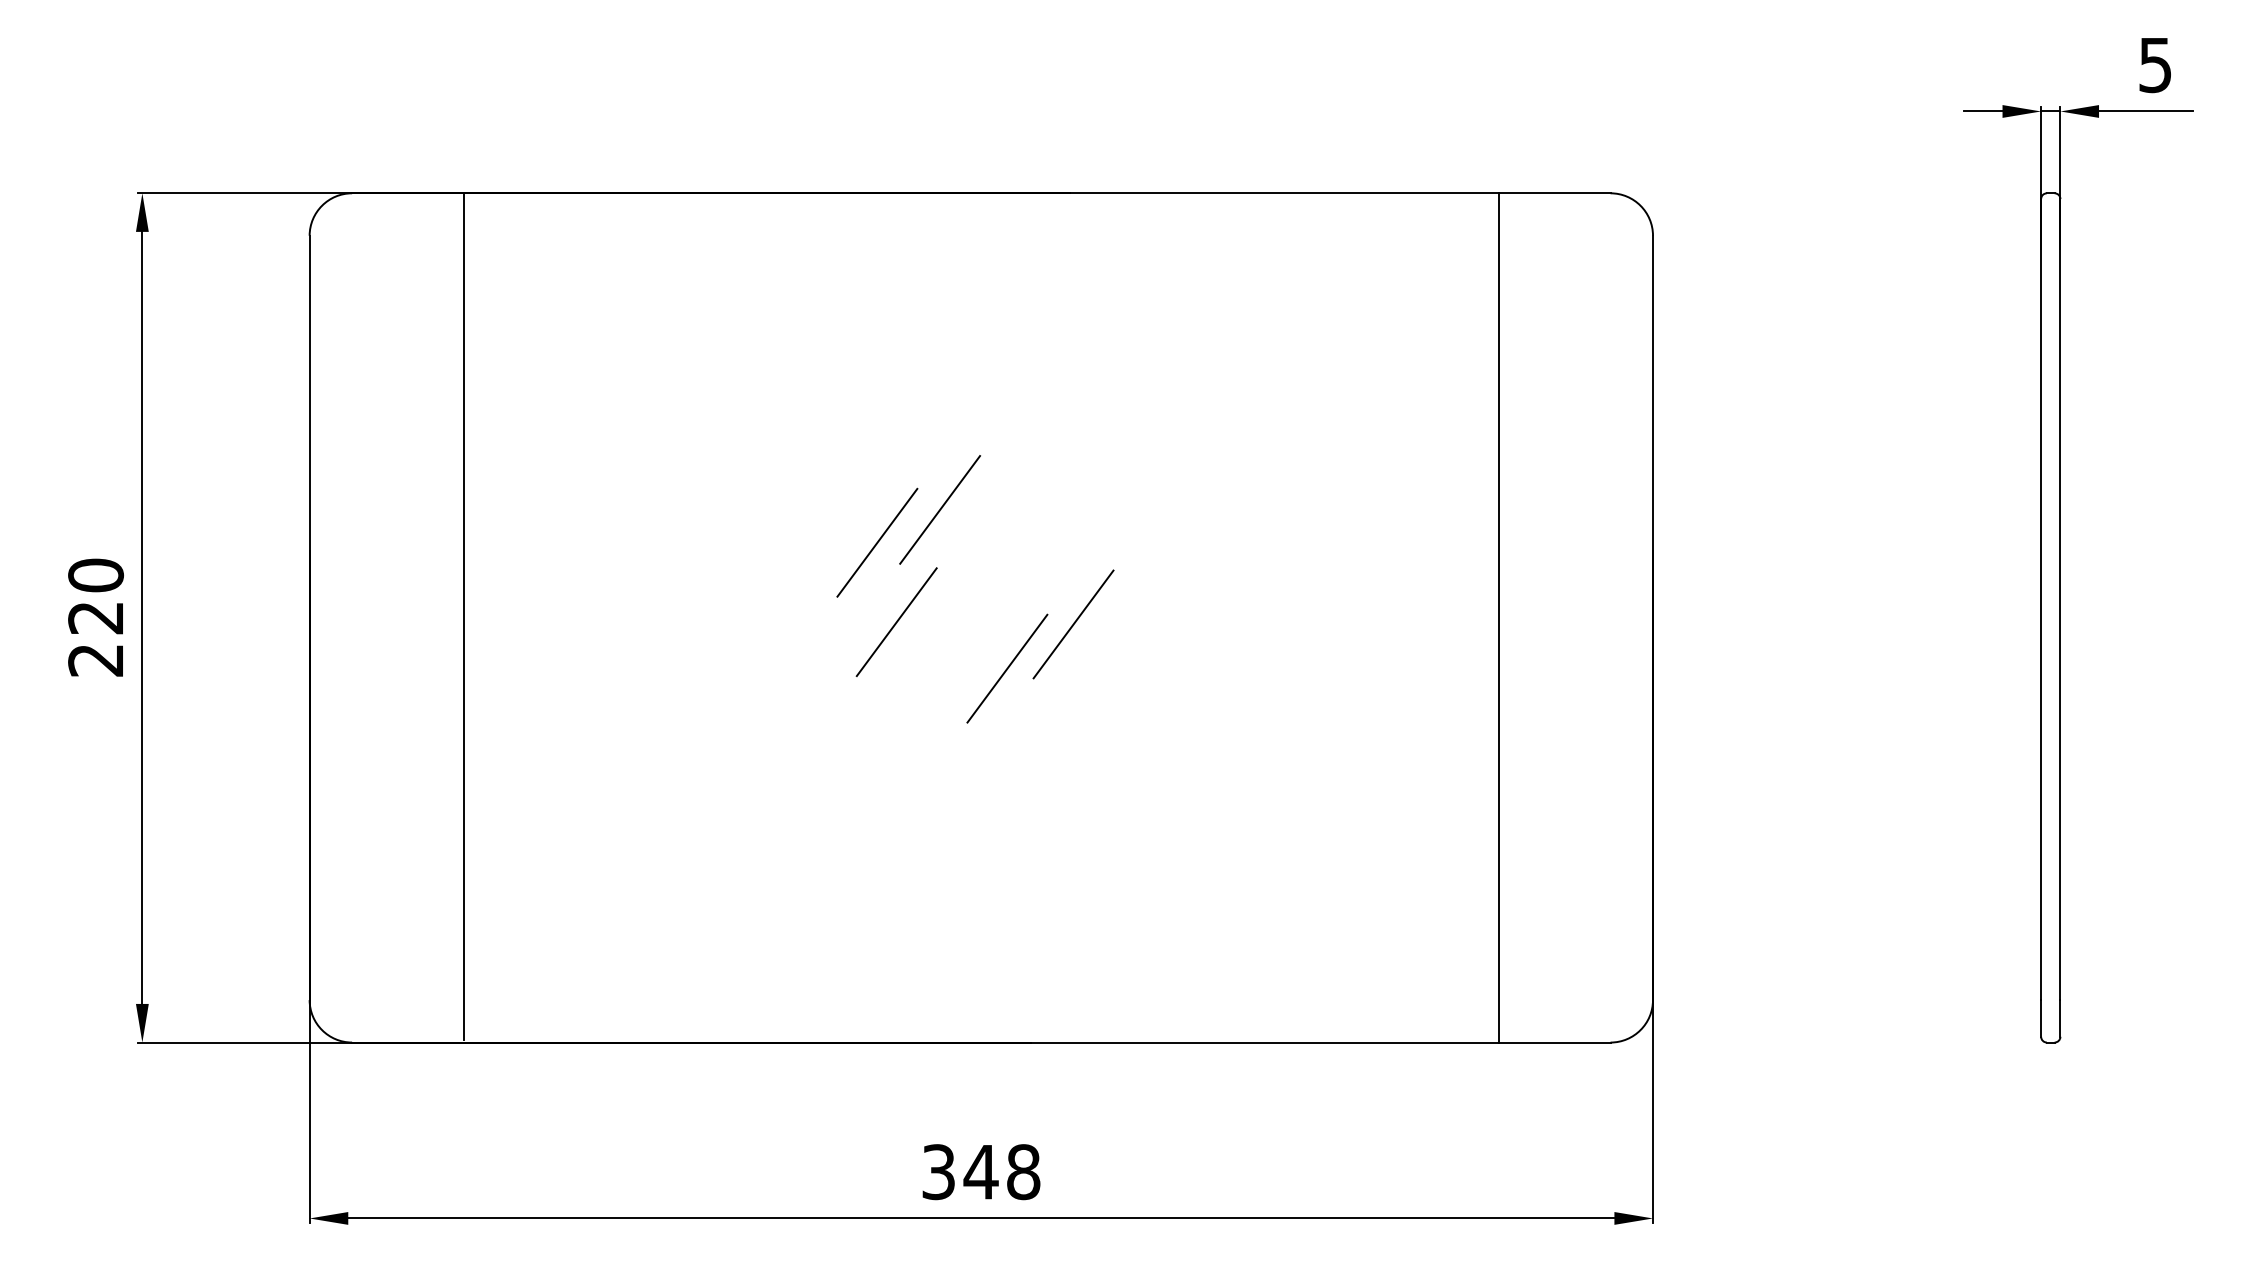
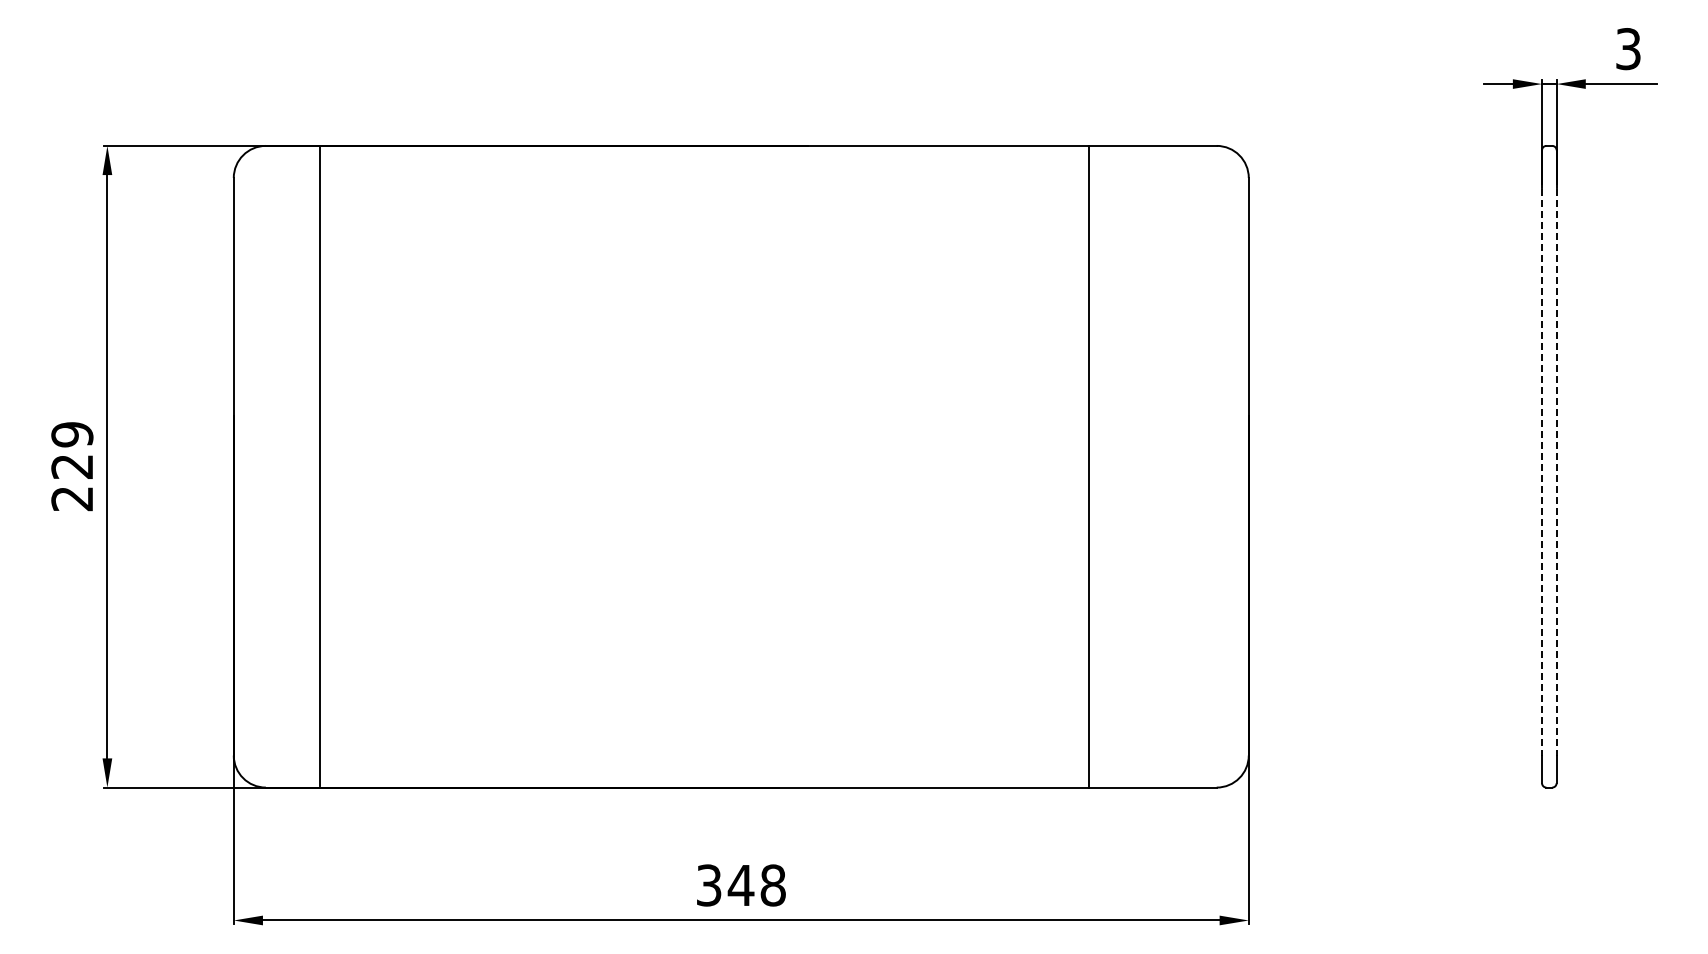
text: (2155, 64) -> (1628, 48), 5 -> 3
line: (939, 509) -> (709, 384), removed
line: (877, 542) -> (662, 409), removed
text: (96, 575) -> (72, 434), 220 -> 229
line: (464, 616) -> (320, 465), moved
line: (1499, 617) -> (1089, 466), moved
line: (2041, 617) -> (1542, 466), solid -> dashed
line: (2060, 617) -> (1556, 466), solid -> dashed
line: (896, 621) -> (677, 469), removed
line: (1072, 624) -> (810, 471), removed
line: (1006, 667) -> (760, 504), removed

